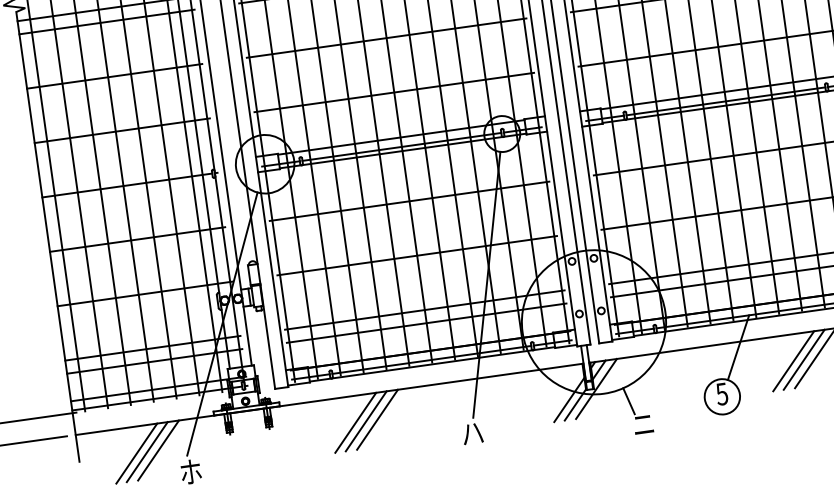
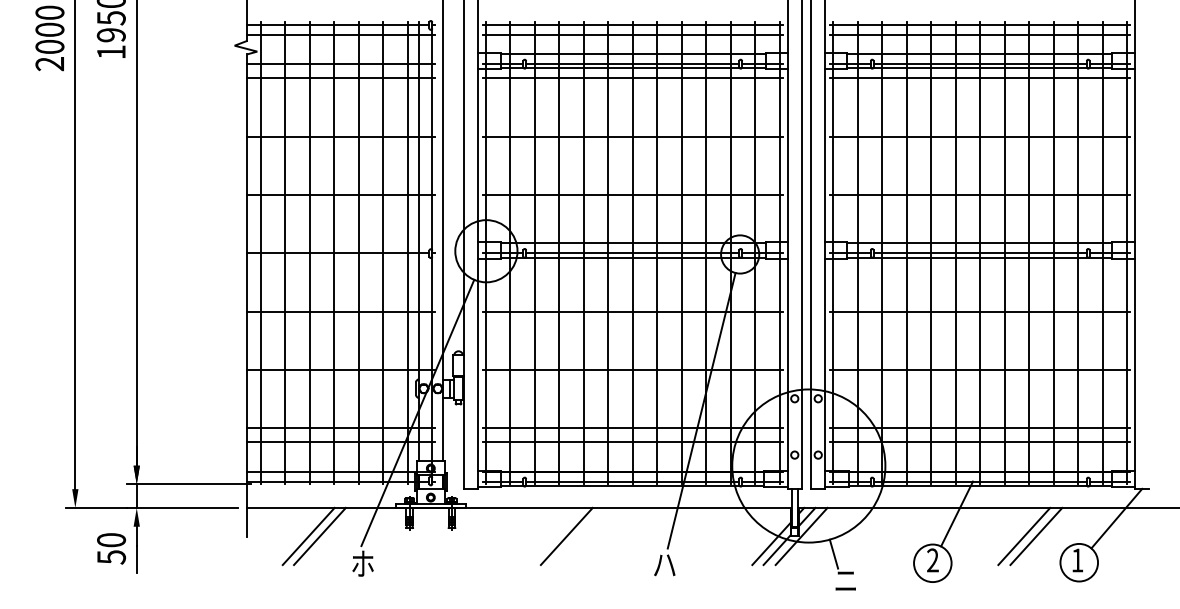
line: (793, 361) -> (1012, 536), removed
text: (721, 394) -> (932, 560), 5 -> 2
line: (366, 421) -> (554, 536), removed
line: (355, 422) -> (543, 536), removed
line: (158, 450) -> (331, 536), removed

